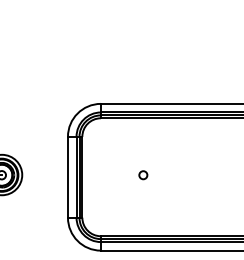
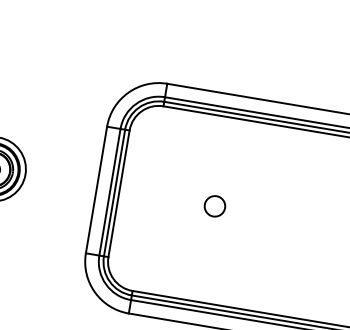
circle: (143, 175) -> (215, 207), size x1.6

